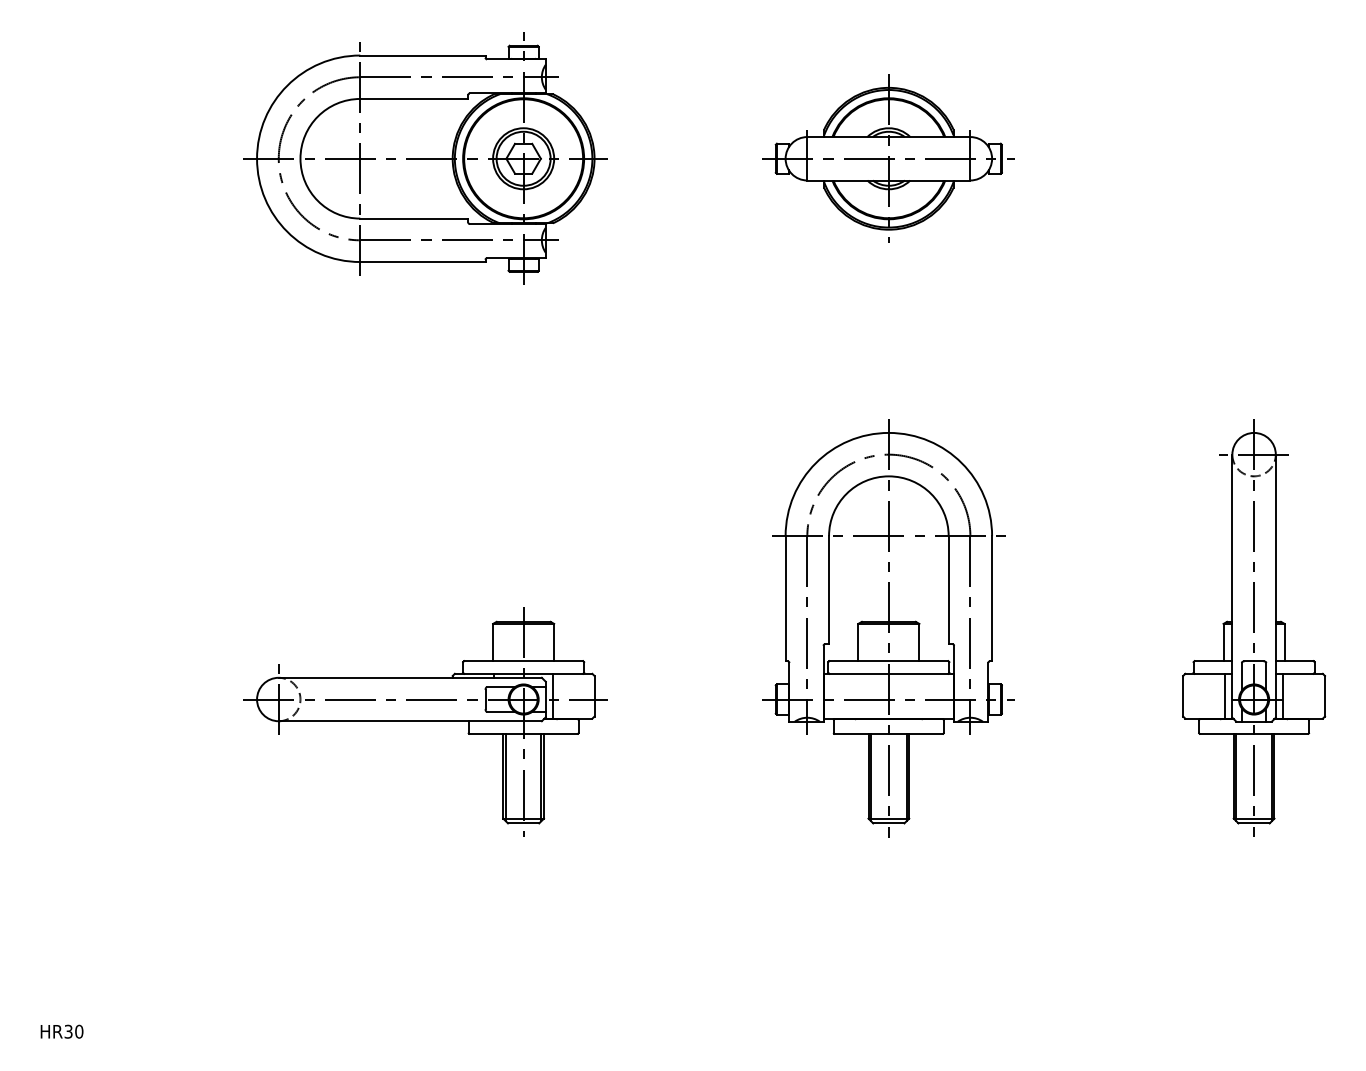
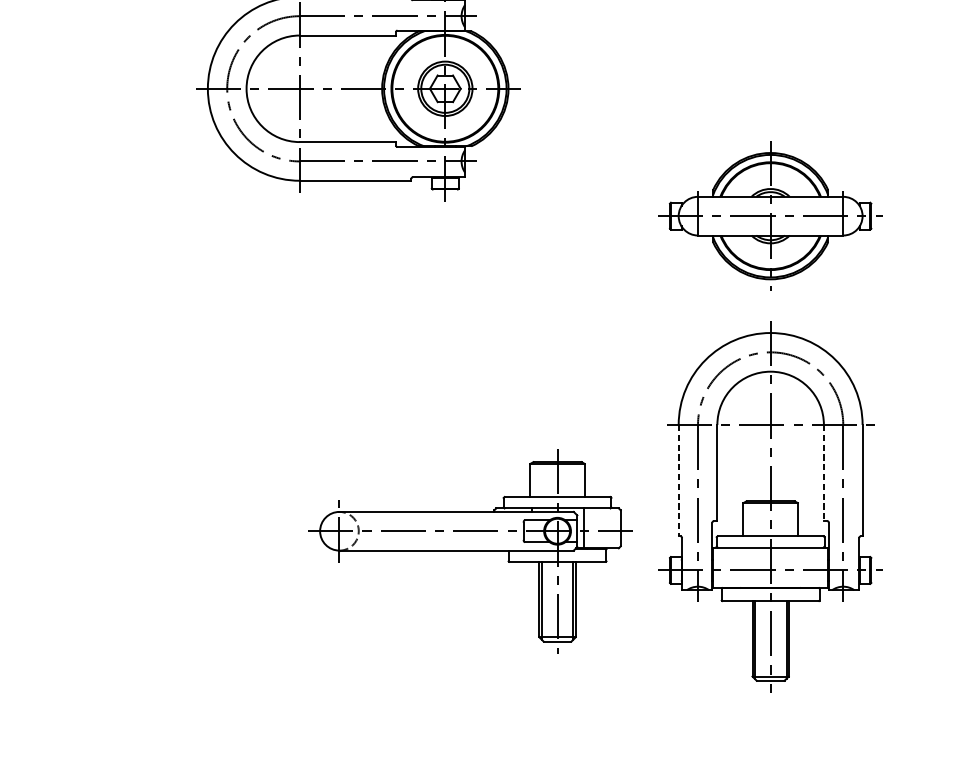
part: (888, 158) -> (770, 215), moved
line: (948, 590) -> (823, 473), solid -> dashed
line: (785, 598) -> (678, 480), solid -> dashed
part: (425, 721) -> (470, 550), moved

